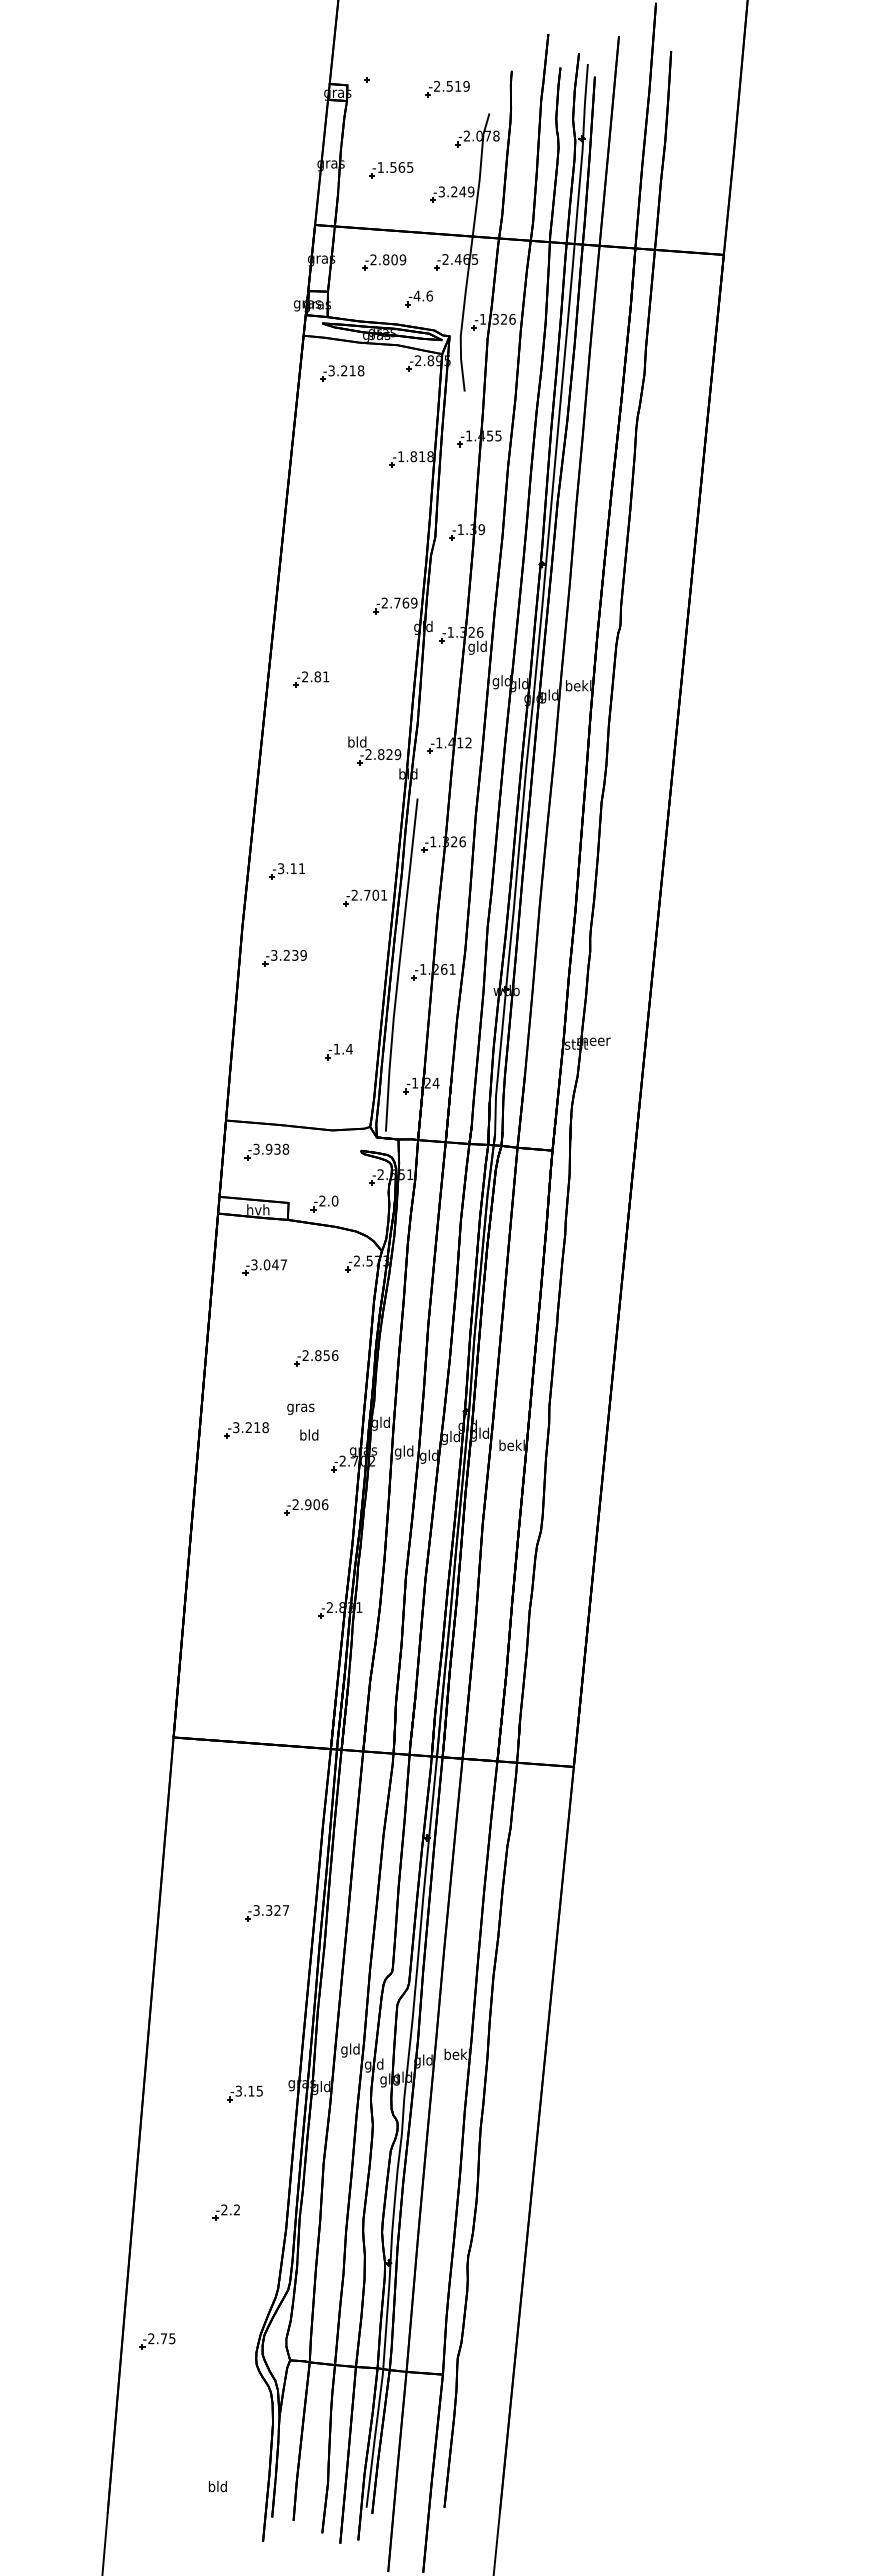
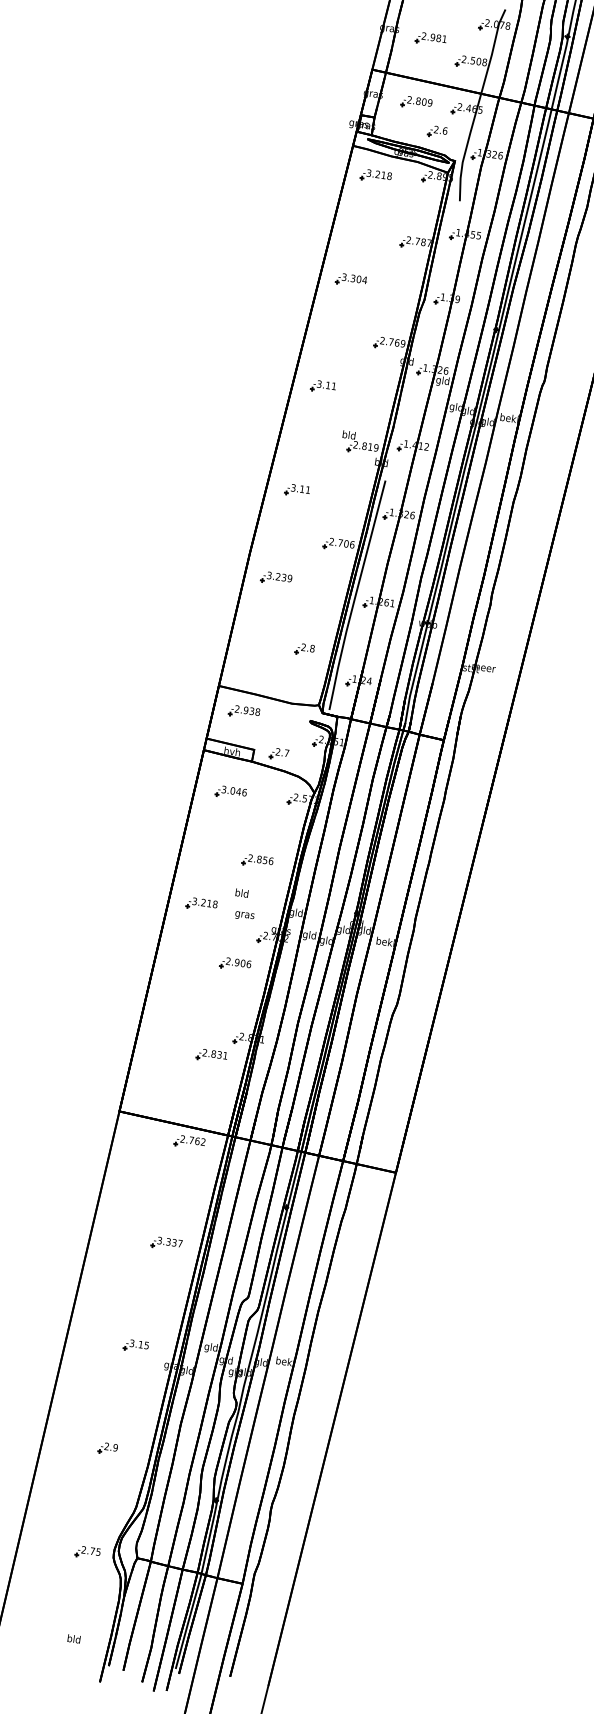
text: (395, 167) -> (434, 37), -1.565 -> -2.981
text: (456, 191) -> (474, 60), -3.249 -> -2.508
text: (416, 295) -> (435, 129), -4.6 -> -2.6
text: (415, 456) -> (418, 241), -1.818 -> -2.787
part: (328, 524) -> (351, 280), added
text: (311, 676) -> (323, 384), -2.81 -> -3.11
text: (389, 754) -> (370, 447), -2.829 -> -2.819
part: (286, 871) -> (296, 490), moved
text: (384, 894) -> (352, 544), -2.701 -> -2.706
text: (342, 1048) -> (307, 647), -1.4 -> -2.8
text: (256, 1149) -> (237, 709), -3.938 -> -2.938
text: (334, 1200) -> (286, 752), -2.0 -> -2.7
text: (283, 1264) -> (244, 792), -3.047 -> -3.046
text: (300, 1407) -> (241, 893), gras -> bld
text: (308, 1436) -> (244, 914), bld -> gras
part: (291, 1640) -> (211, 1055), added
part: (278, 1766) -> (189, 1142), added
text: (277, 1910) -> (174, 1242), -3.327 -> -3.337
part: (244, 2093) -> (135, 1345), moved
text: (236, 2209) -> (115, 1447), -2.2 -> -2.9
part: (157, 2341) -> (87, 1552), moved

